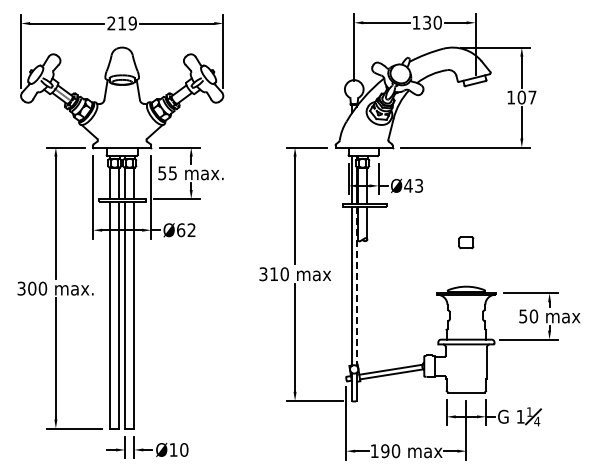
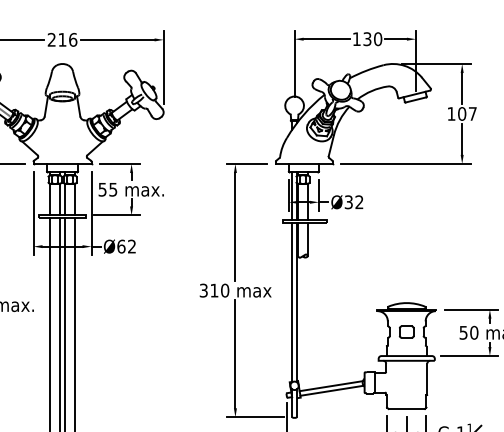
text: (132, 23) -> (72, 39), 219 -> 216
text: (413, 185) -> (353, 201), Ø43 -> Ø32
part: (466, 242) -> (406, 331), moved
line: (356, 286) -> (296, 302), dashed -> solid

